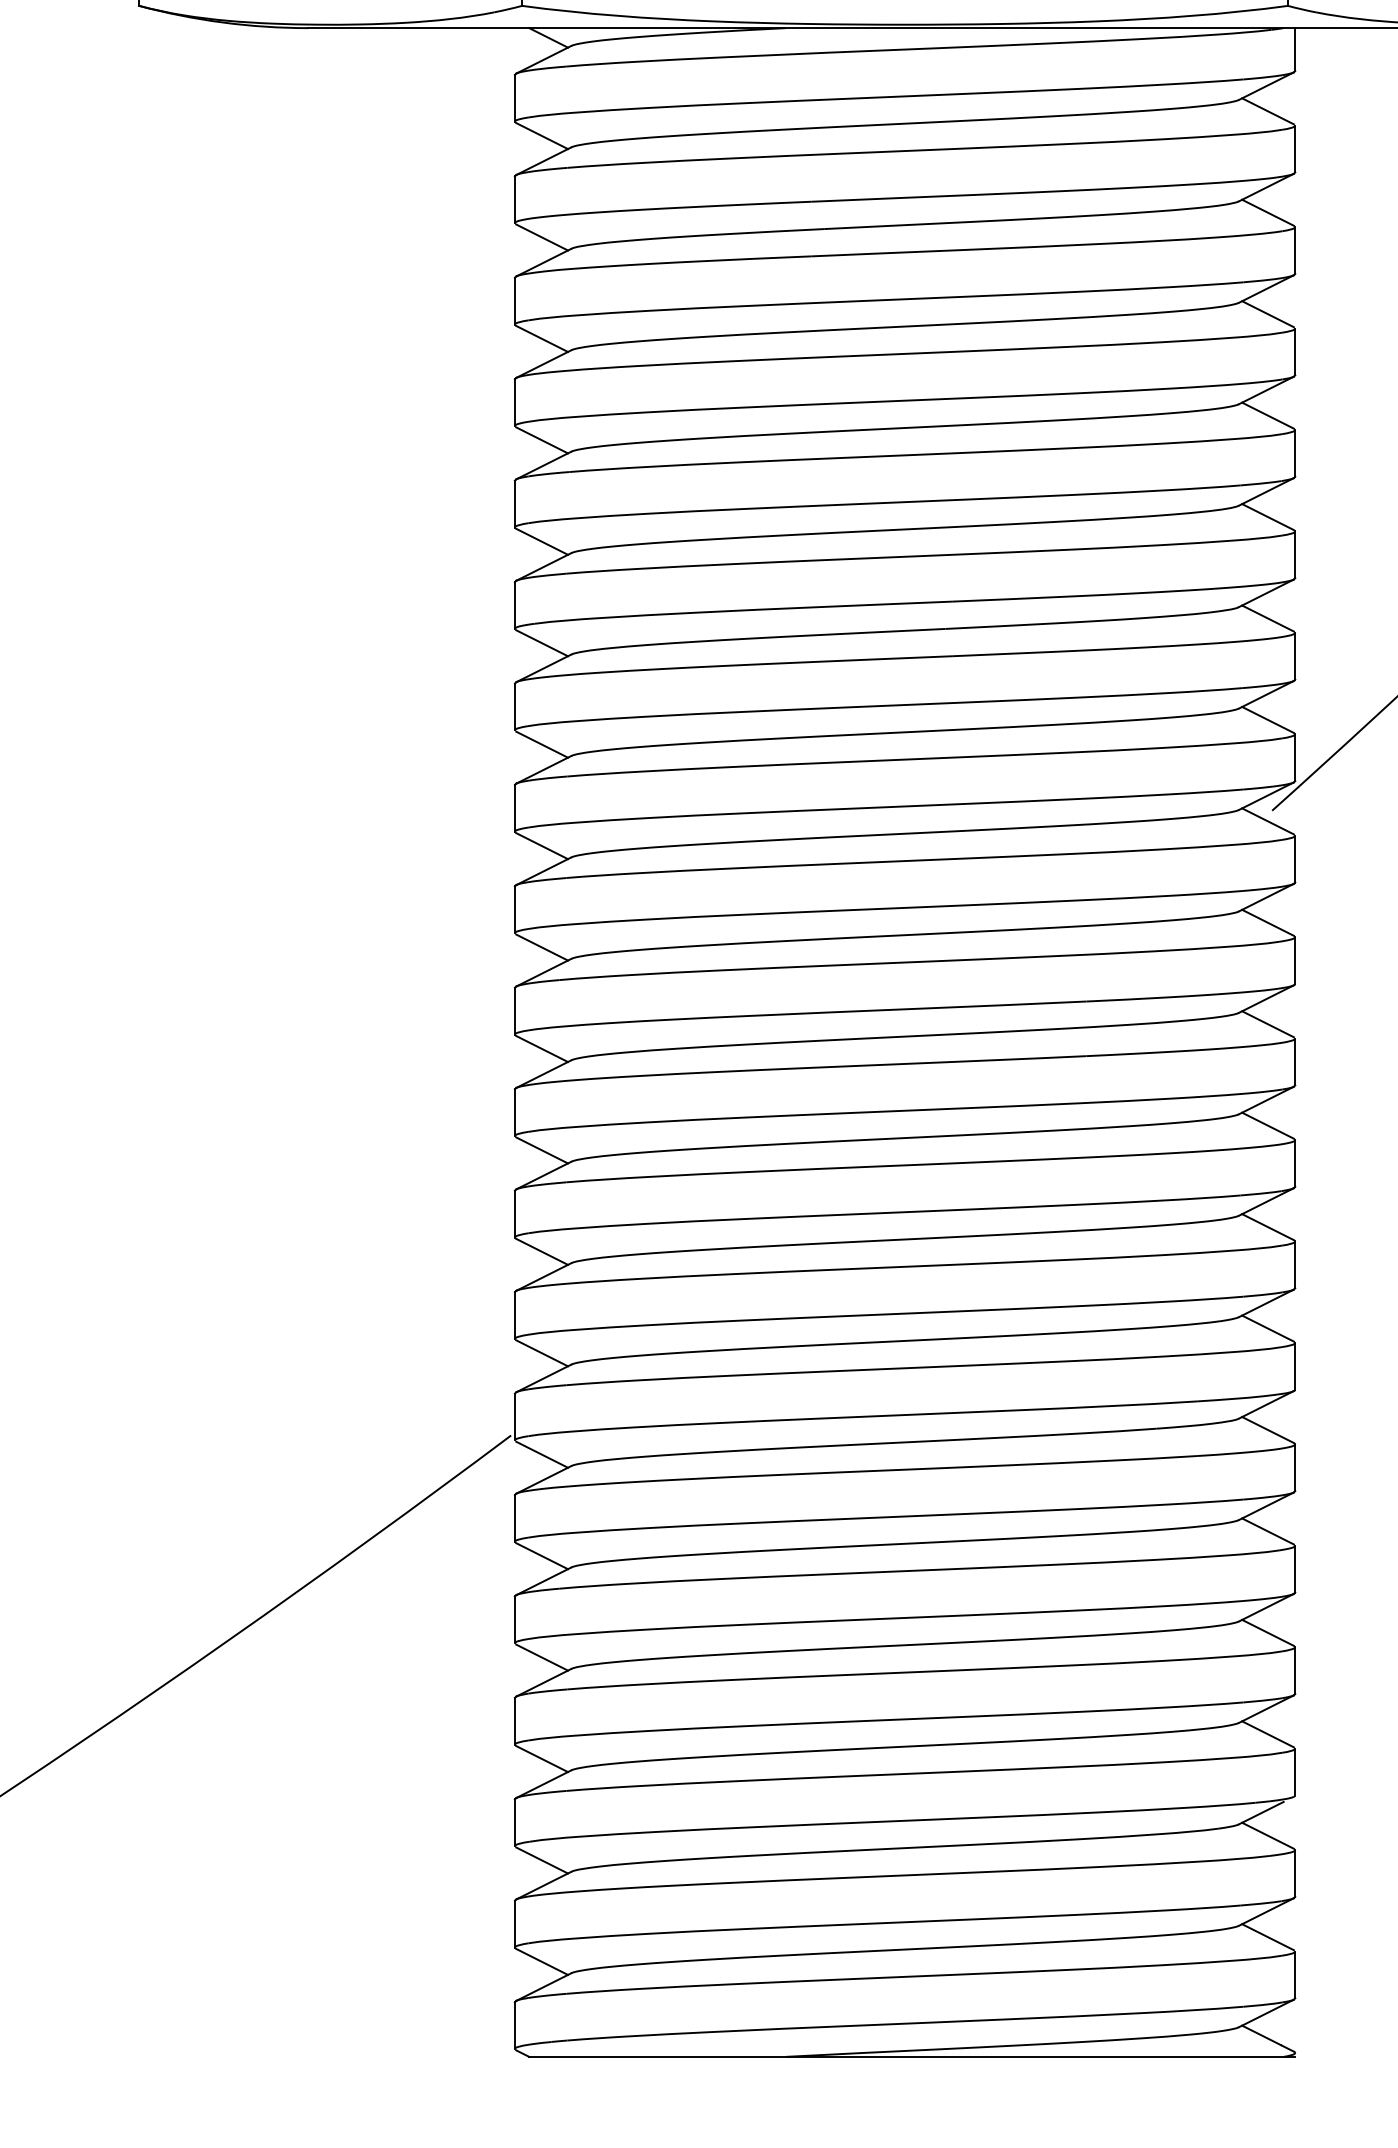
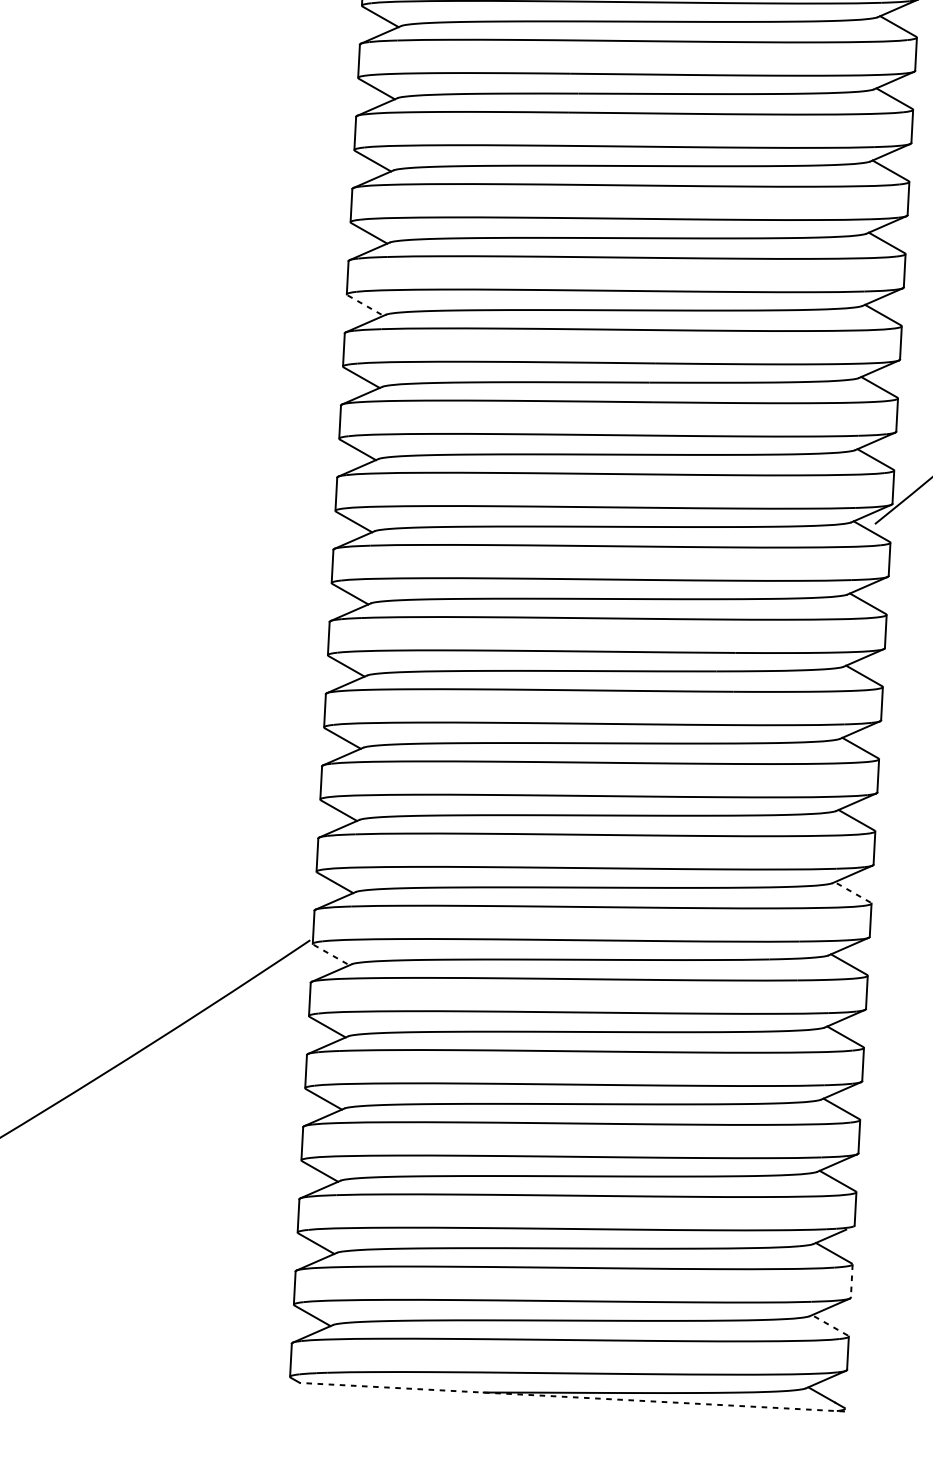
line: (542, 541) -> (365, 305), solid -> dashed
line: (1268, 1328) -> (853, 892), solid -> dashed
line: (542, 1454) -> (331, 954), solid -> dashed
line: (1295, 1873) -> (851, 1281), solid -> dashed
line: (1268, 1937) -> (830, 1325), solid -> dashed
line: (912, 2056) -> (572, 1396), solid -> dashed

